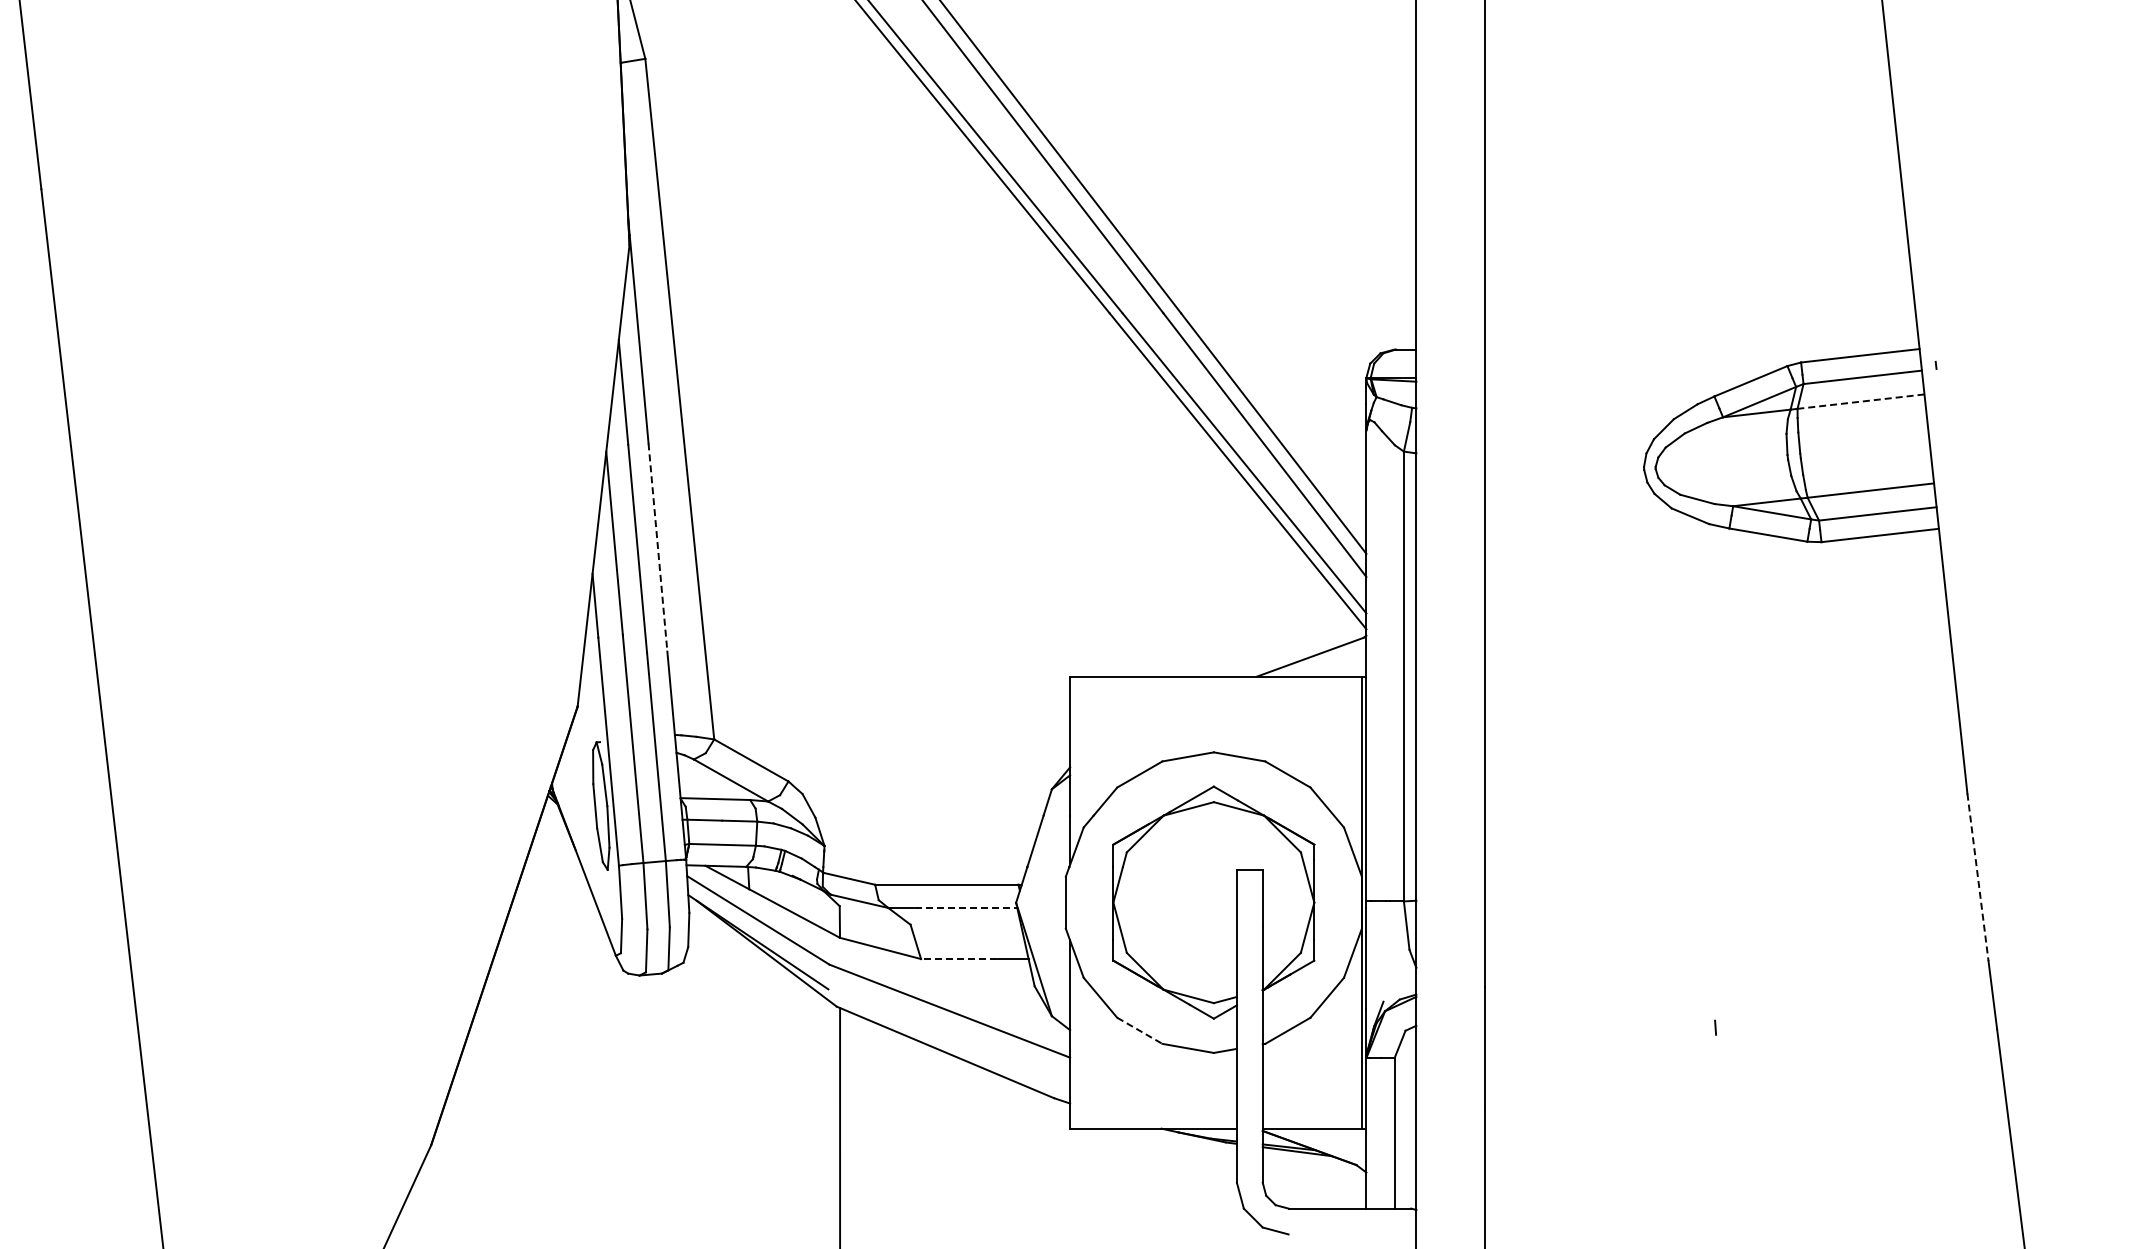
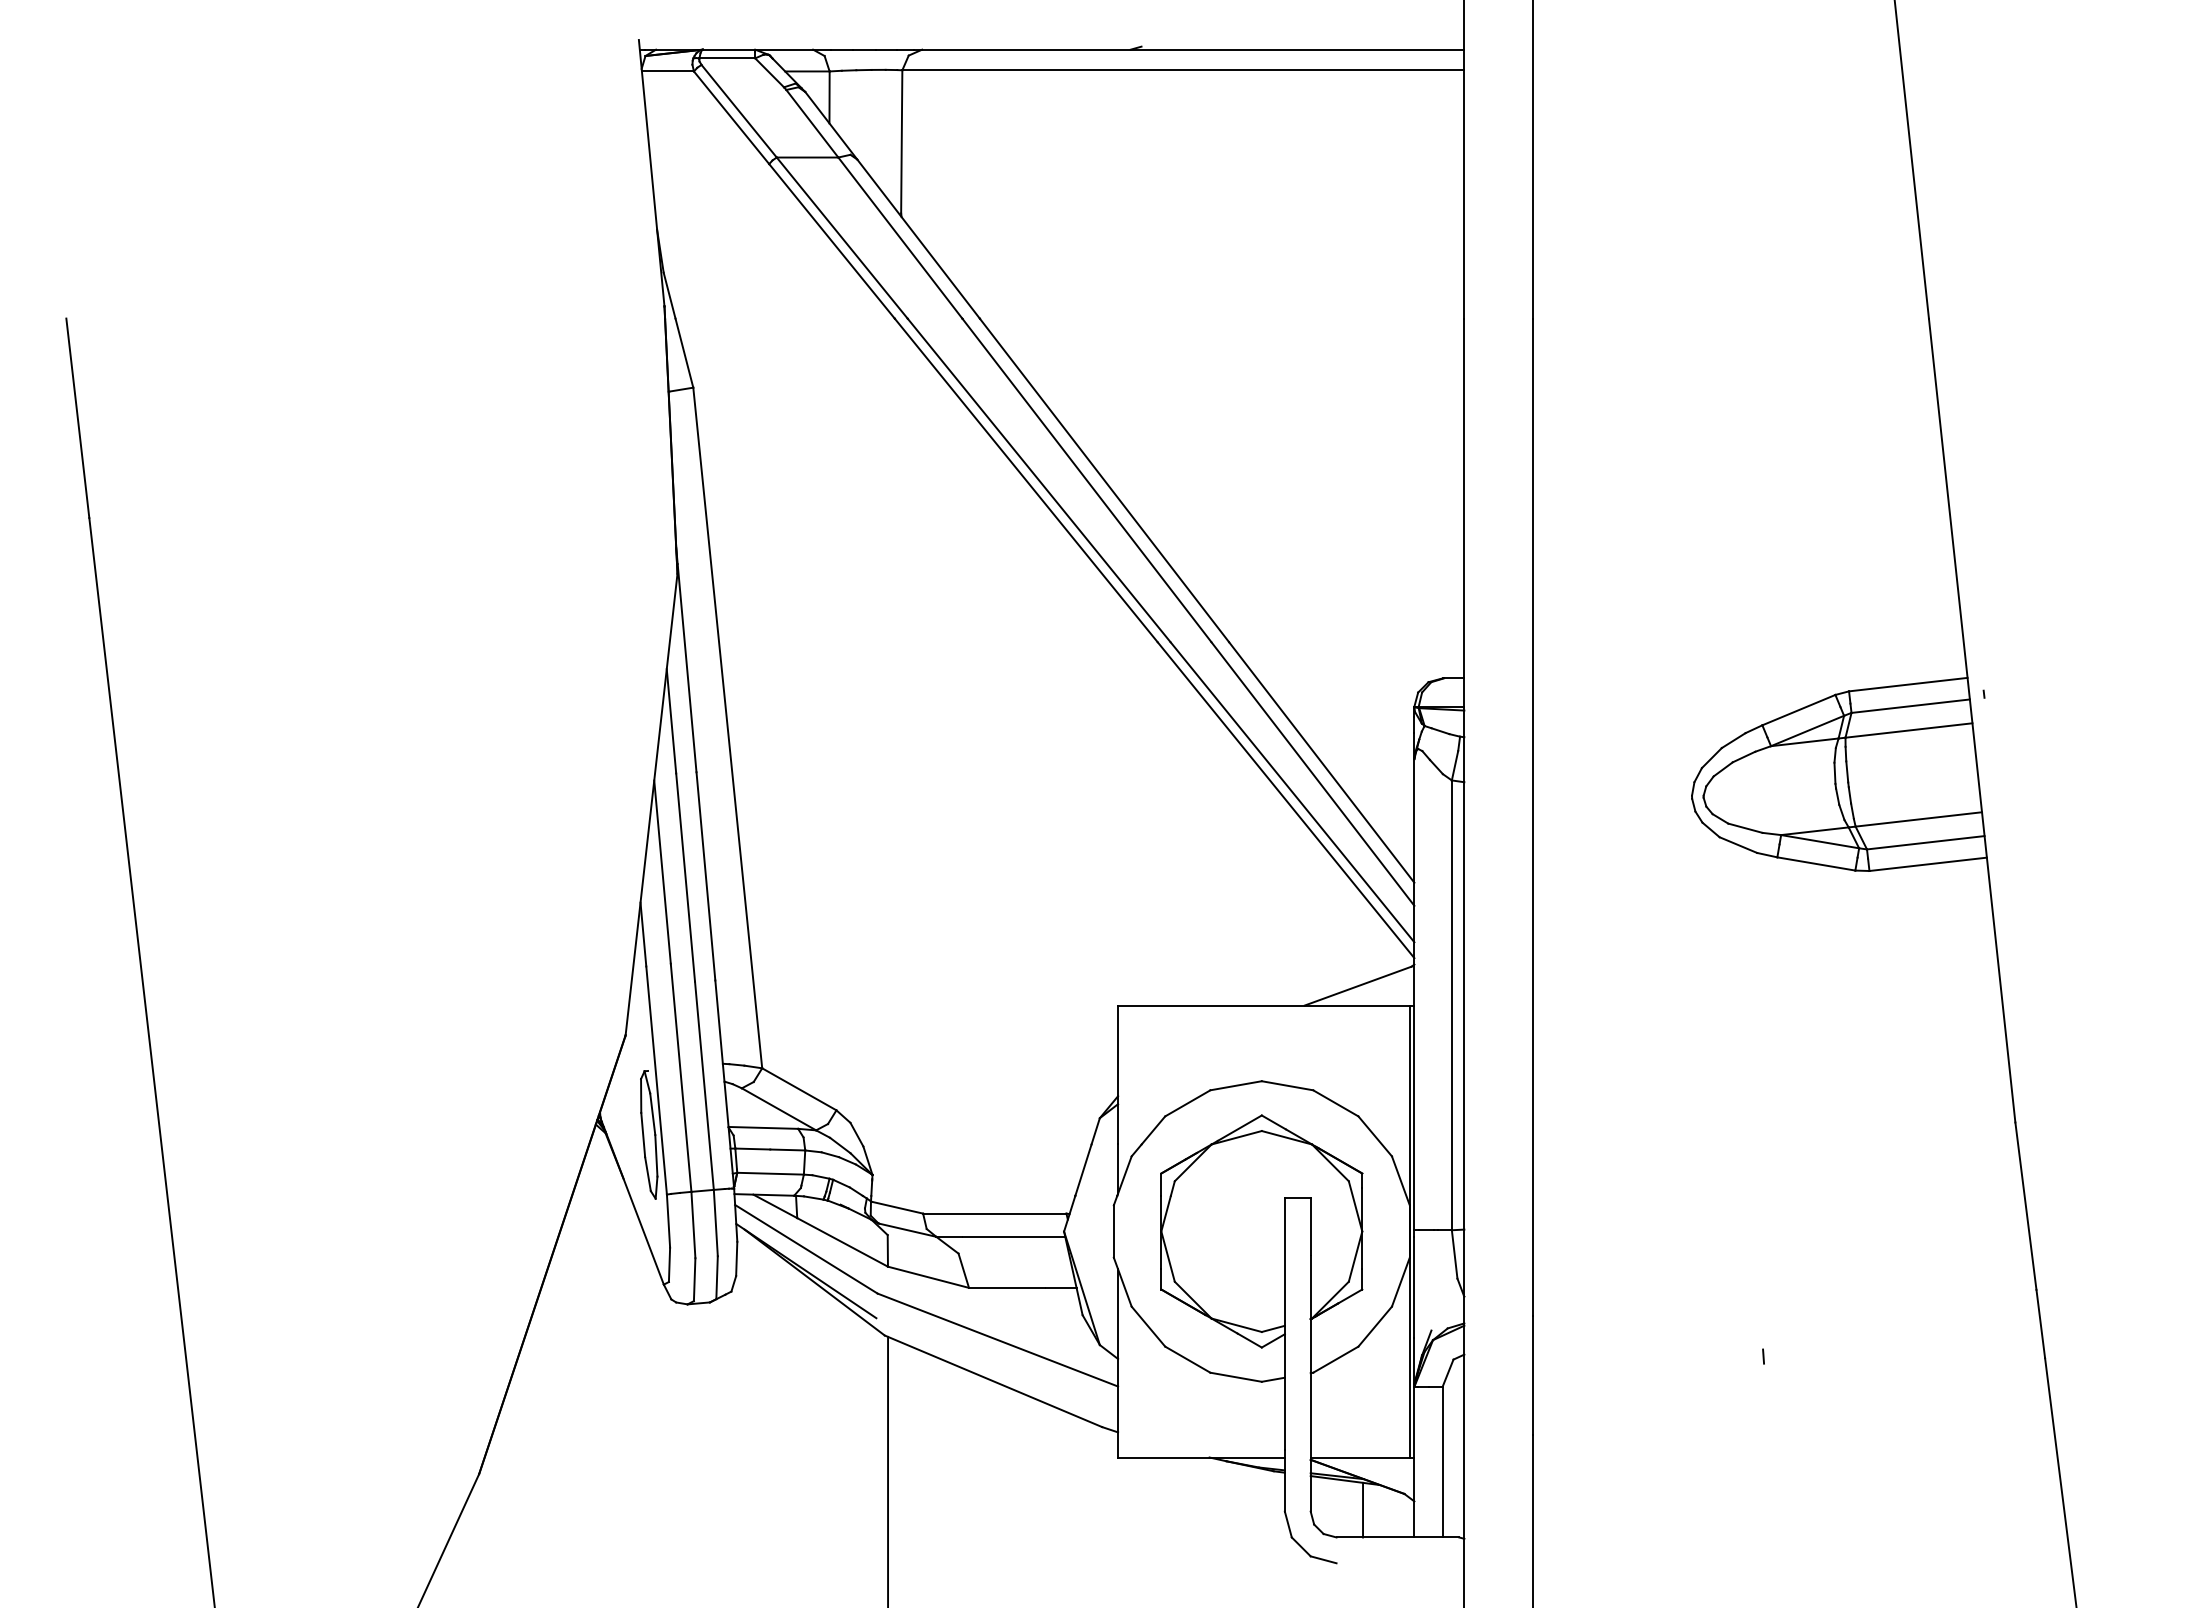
line: (1860, 401) -> (1908, 730), dashed -> solid
line: (657, 547) -> (705, 876), dashed -> solid
line: (1977, 877) -> (2025, 1206), dashed -> solid
line: (966, 907) -> (1014, 1236), dashed -> solid
line: (958, 958) -> (1006, 1287), dashed -> solid
line: (1140, 1030) -> (1188, 1359), dashed -> solid
line: (1315, 1180) -> (1363, 1509), added

